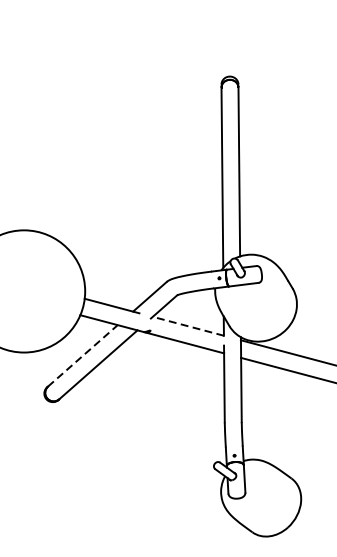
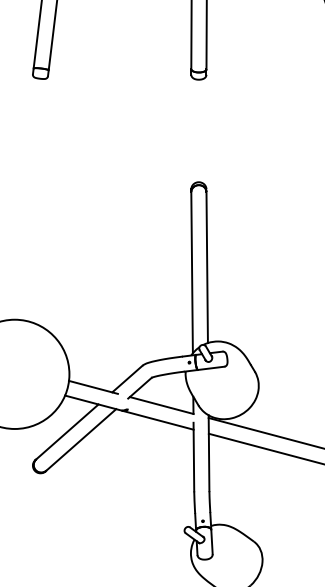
line: (188, 326) -> (161, 405), dashed -> solid
line: (83, 355) -> (67, 431), dashed -> solid

